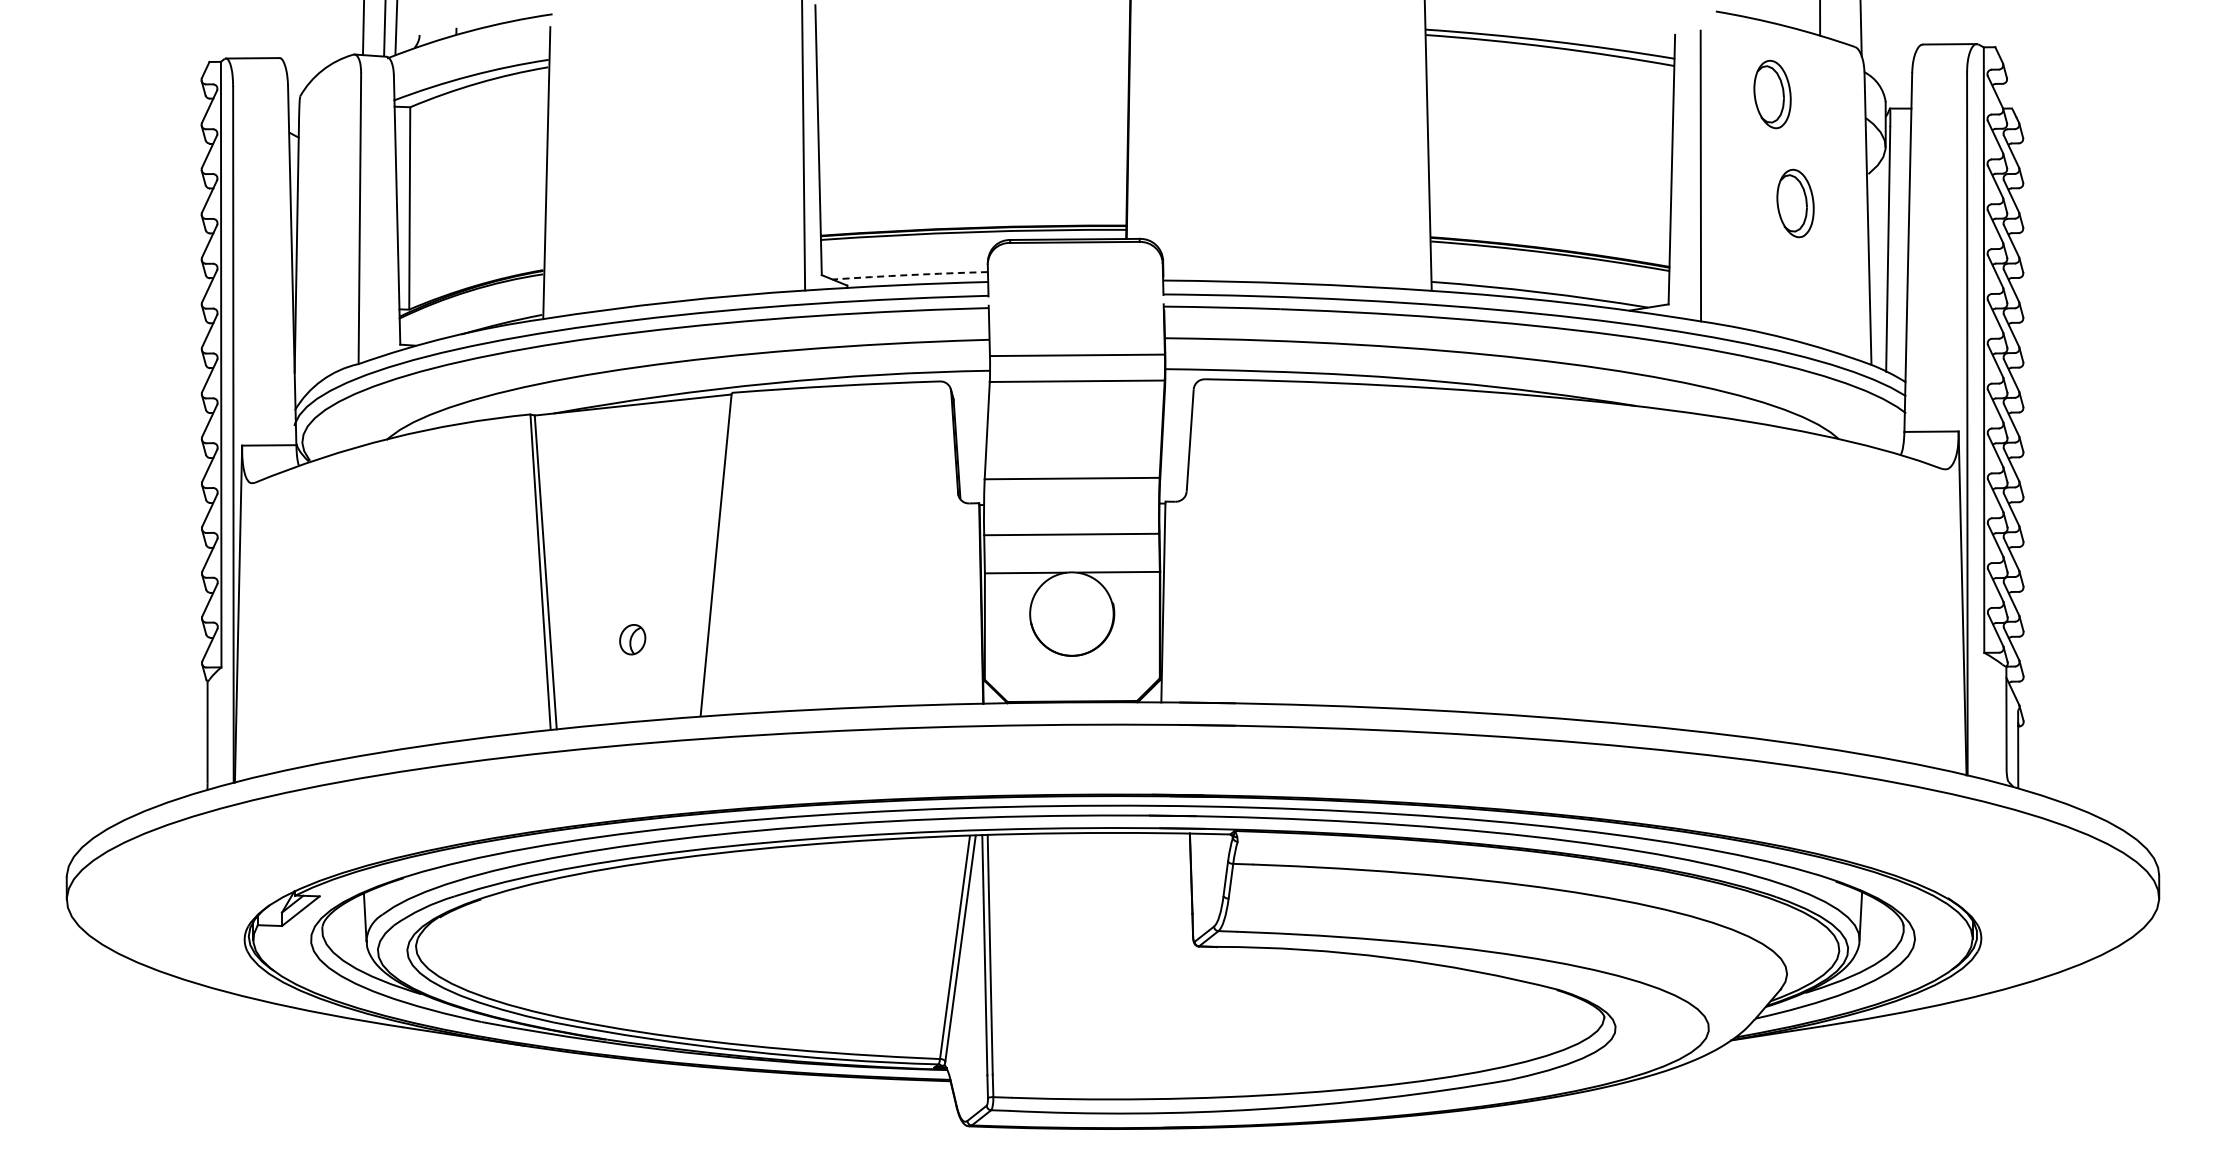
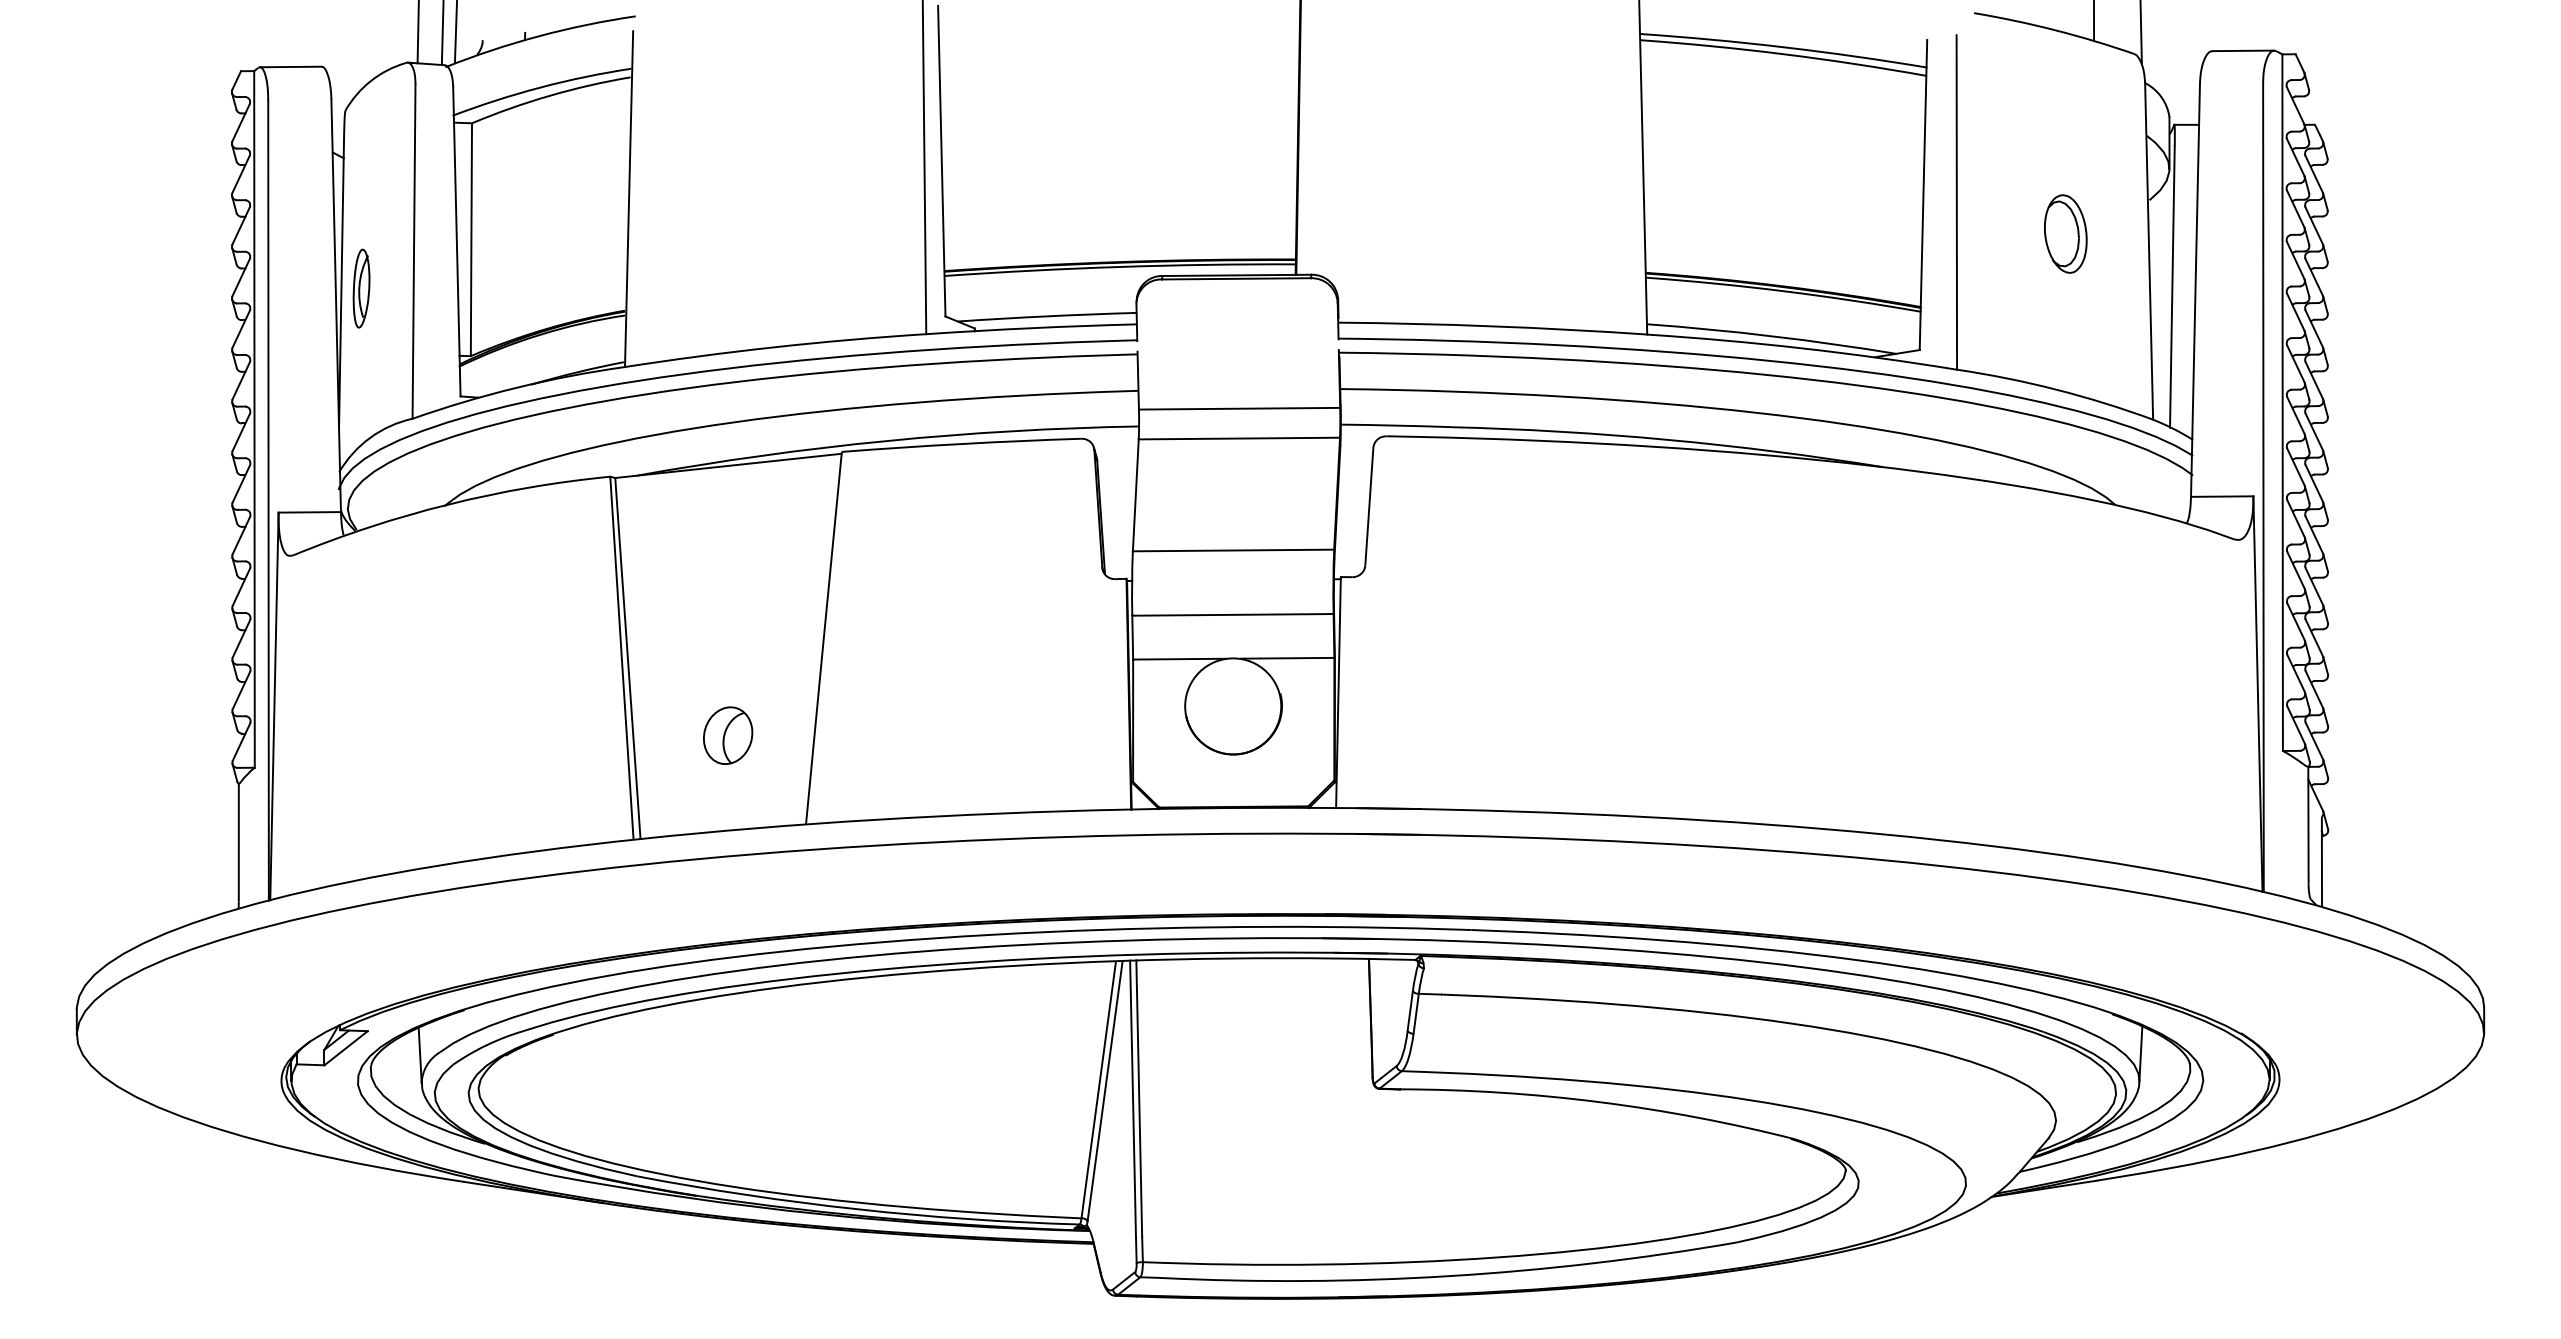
part: (1772, 94) -> (2039, 108), removed
part: (313, 250) -> (360, 288), added
arc: (910, 275) -> (1047, 316), dashed -> solid
part: (632, 639) -> (727, 735), size x1.67

